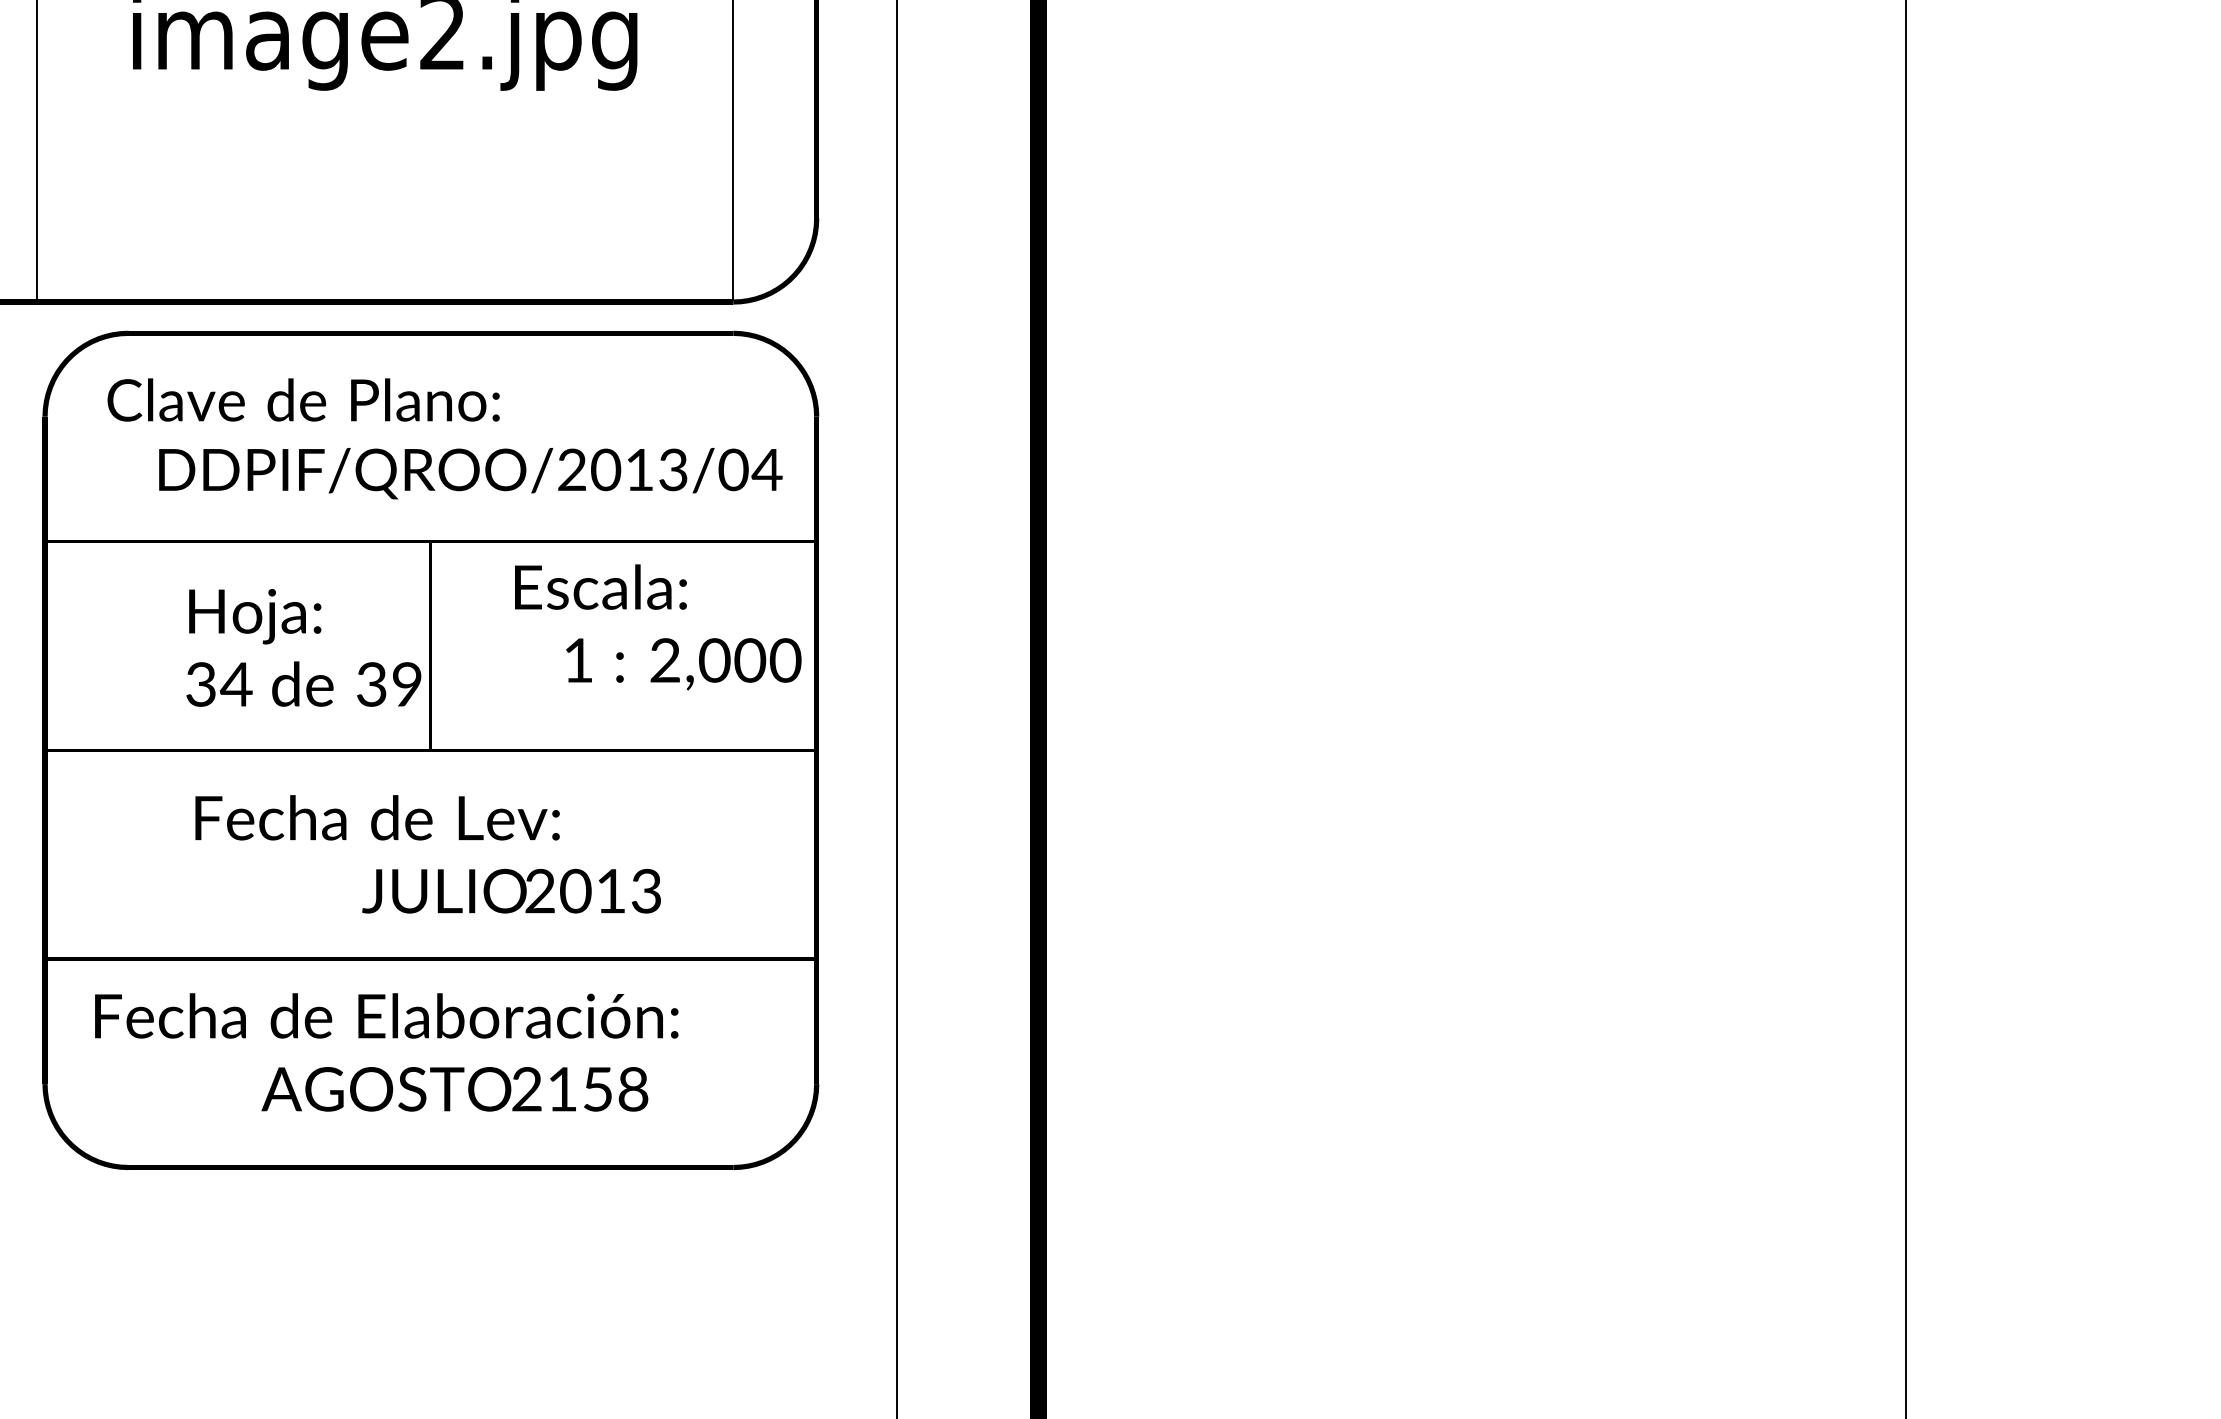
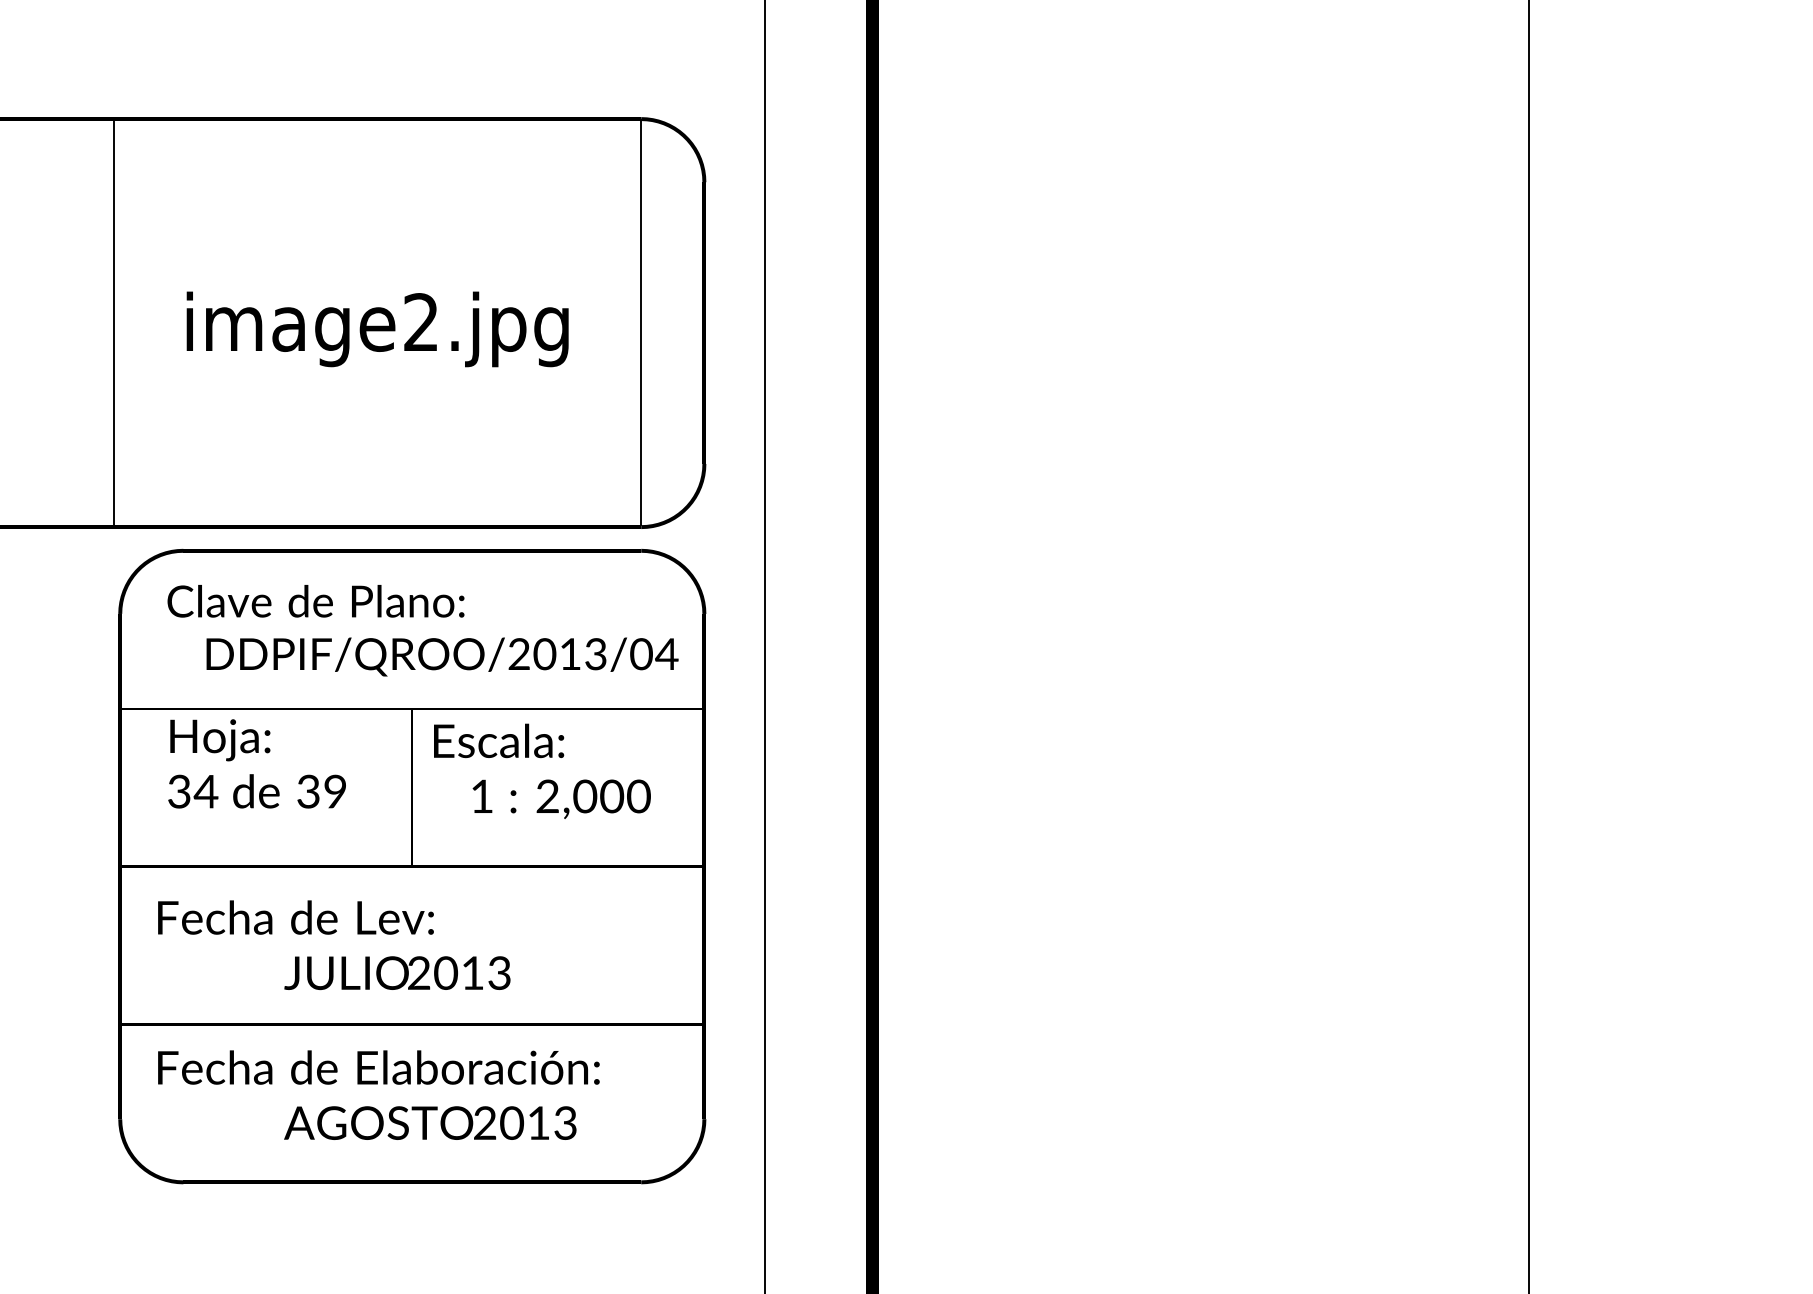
text: (658, 626) -> (542, 770), moved
text: (302, 647) -> (256, 763), moved
text: (428, 854) -> (334, 945), moved
text: (597, 1088) -> (538, 1122), 2158 -> 2013

